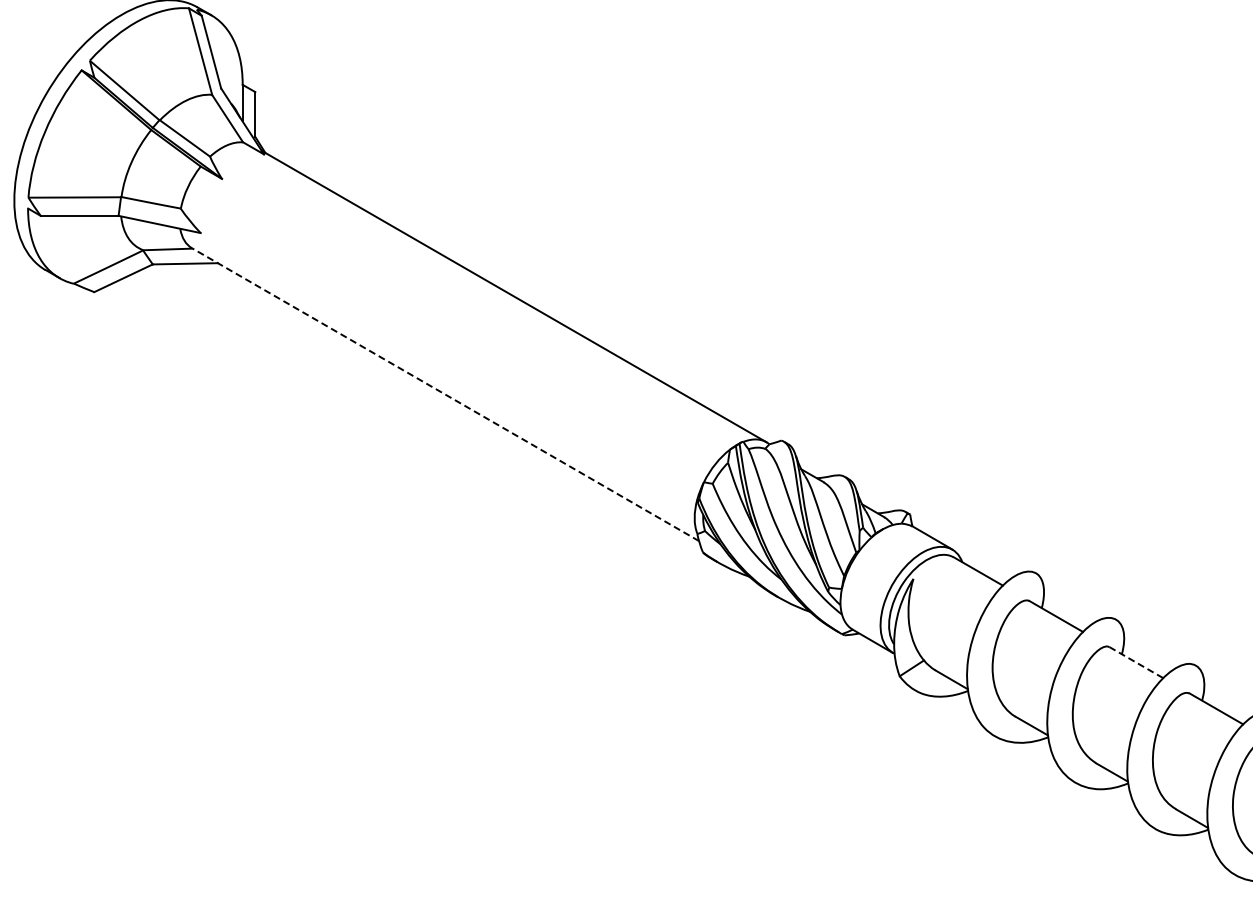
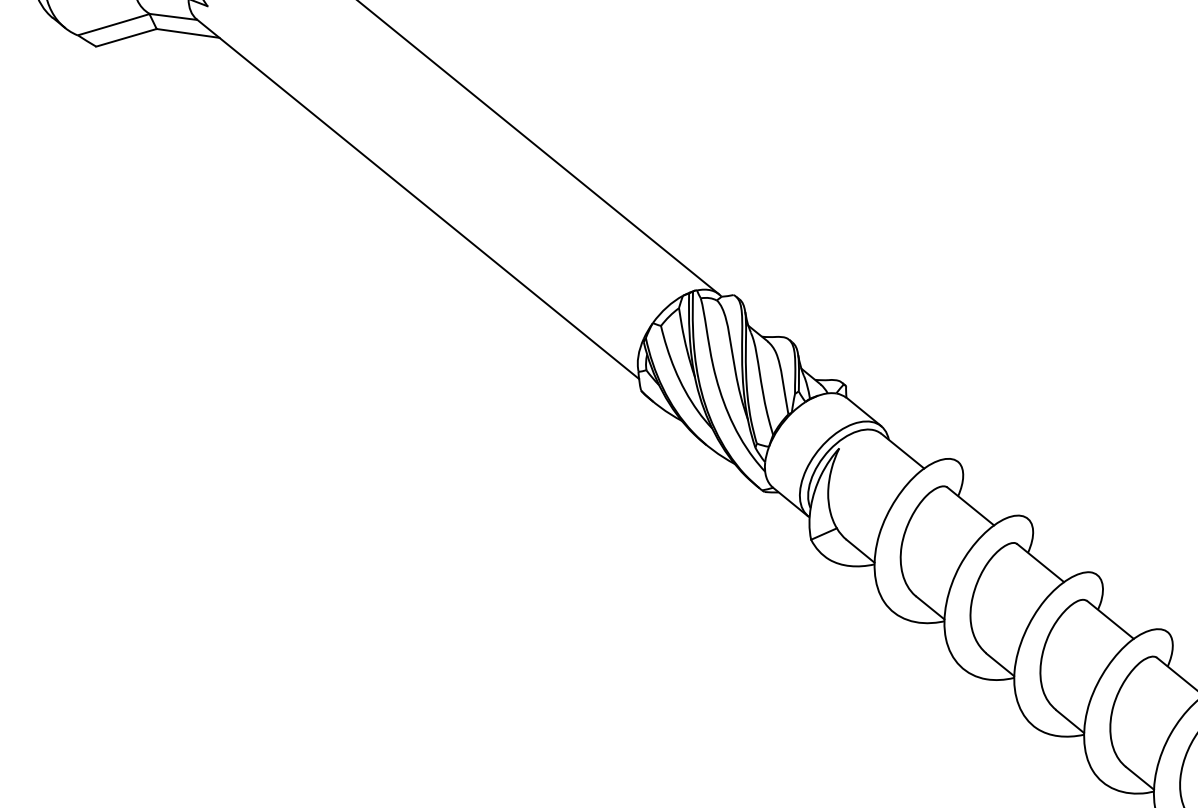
line: (445, 394) -> (417, 199), dashed -> solid
line: (1136, 662) -> (1040, 562), dashed -> solid

